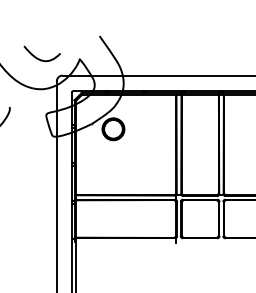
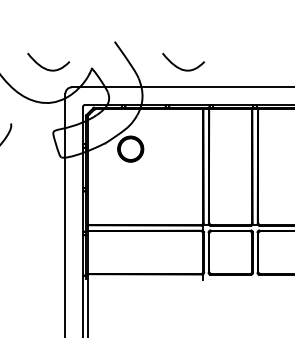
curve: (156, 58) -> (180, 67), added

